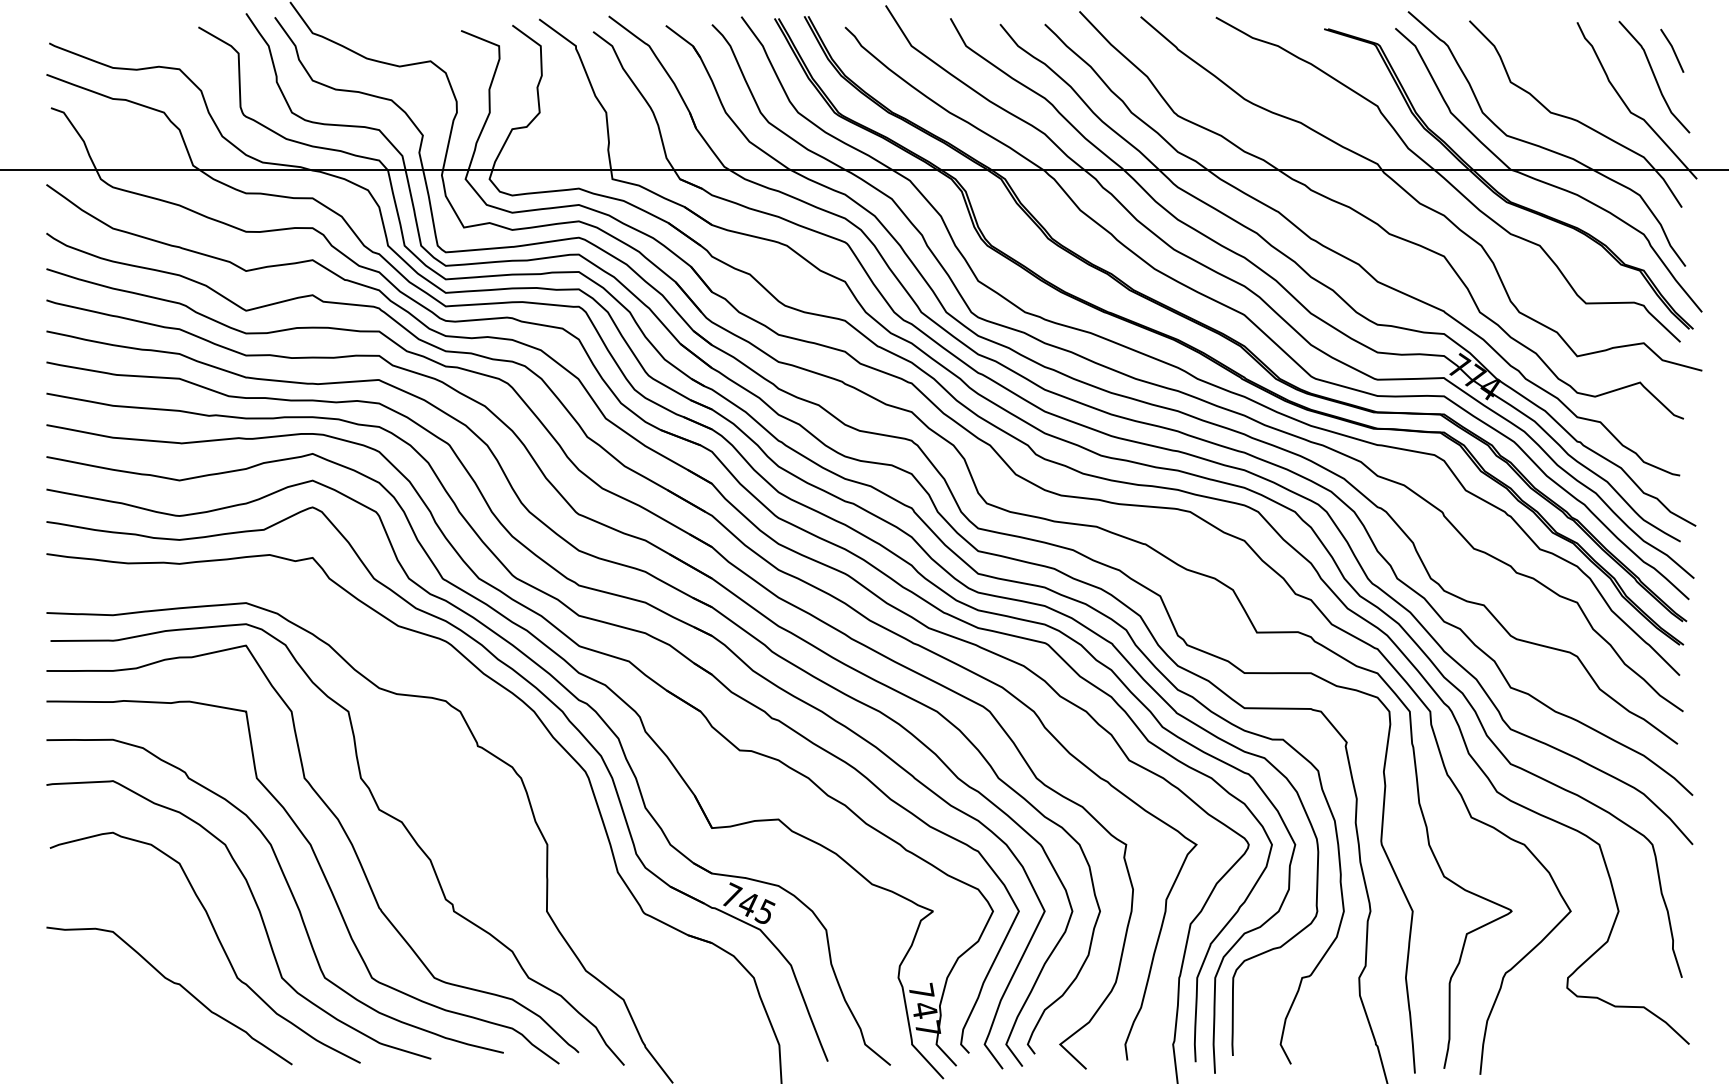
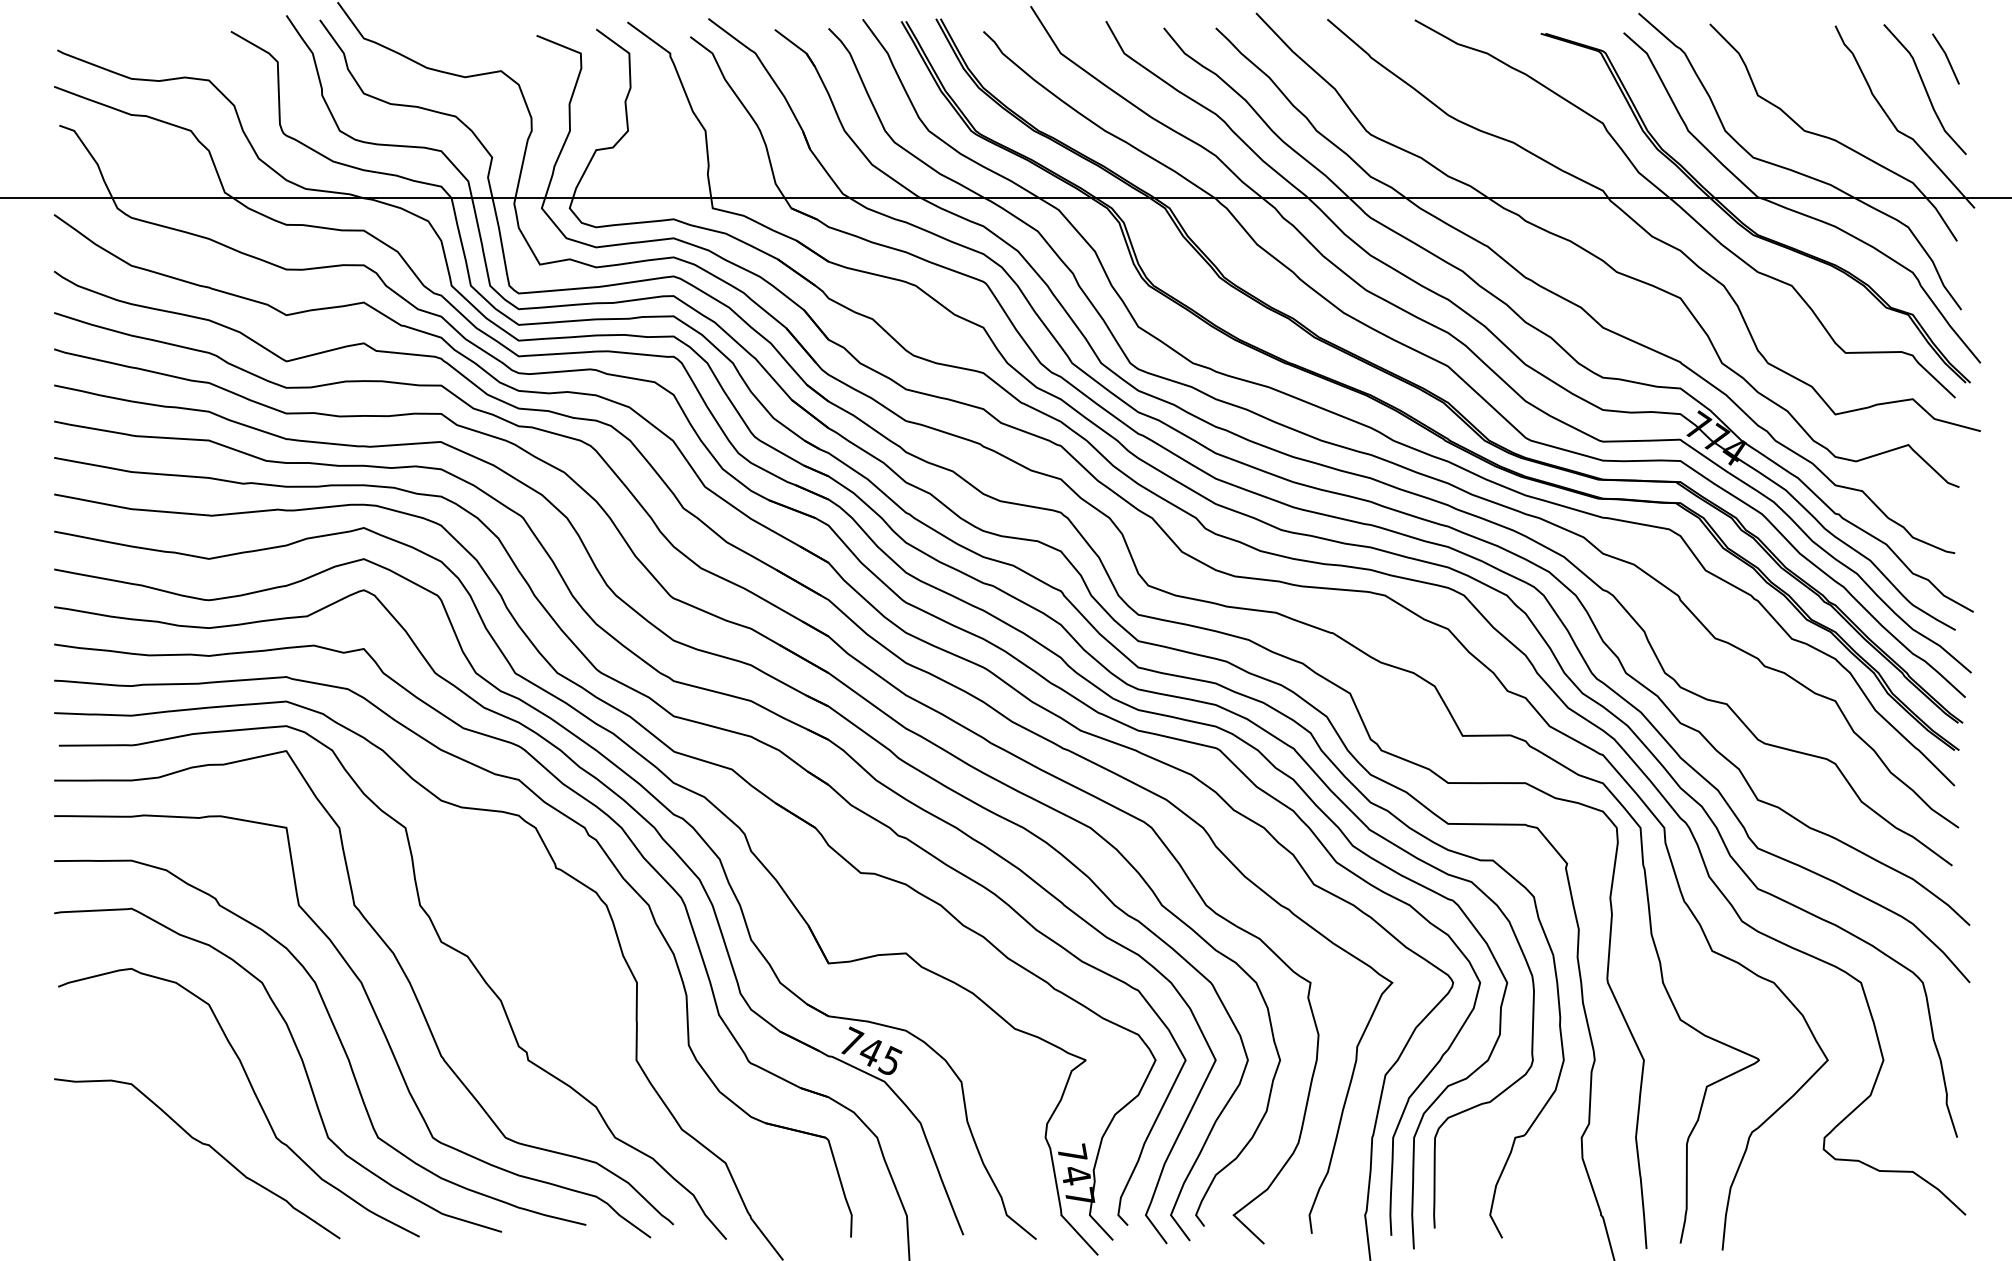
part: (473, 694) -> (551, 807), added

